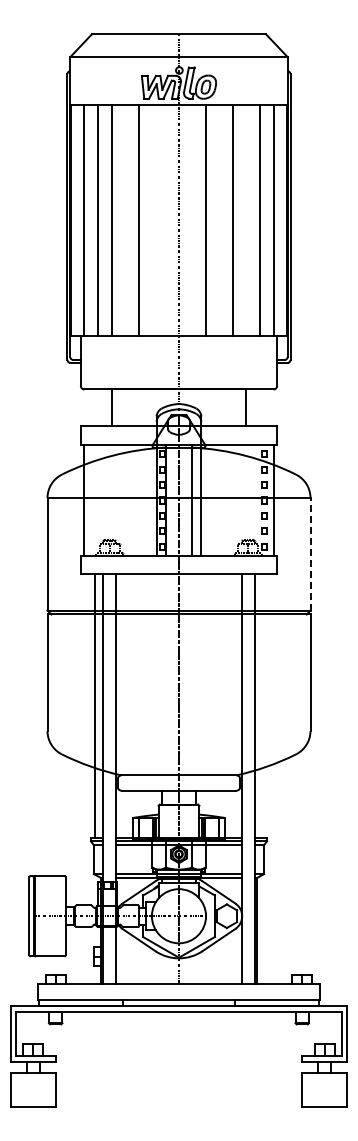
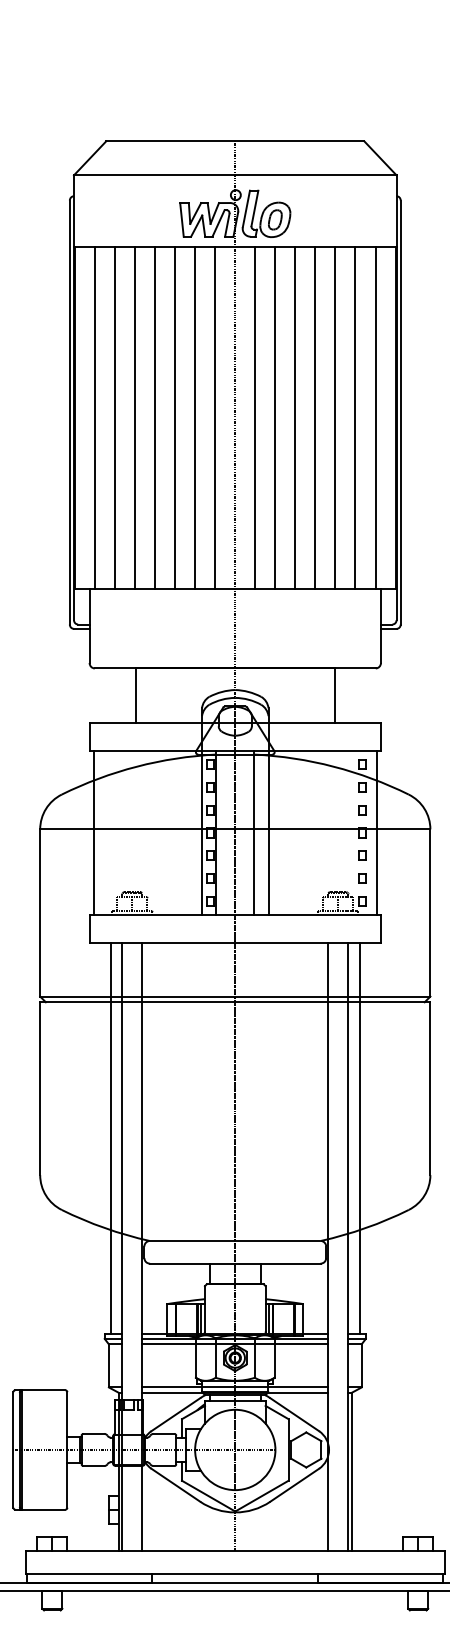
line: (124, 220) -> (154, 417), added
line: (152, 220) -> (195, 417), added
line: (165, 220) -> (215, 417), added
line: (192, 220) -> (255, 417), added
line: (219, 220) -> (295, 417), added
line: (246, 220) -> (335, 417), added
line: (310, 553) -> (430, 911), dashed -> solid
line: (263, 705) -> (360, 1137), added

